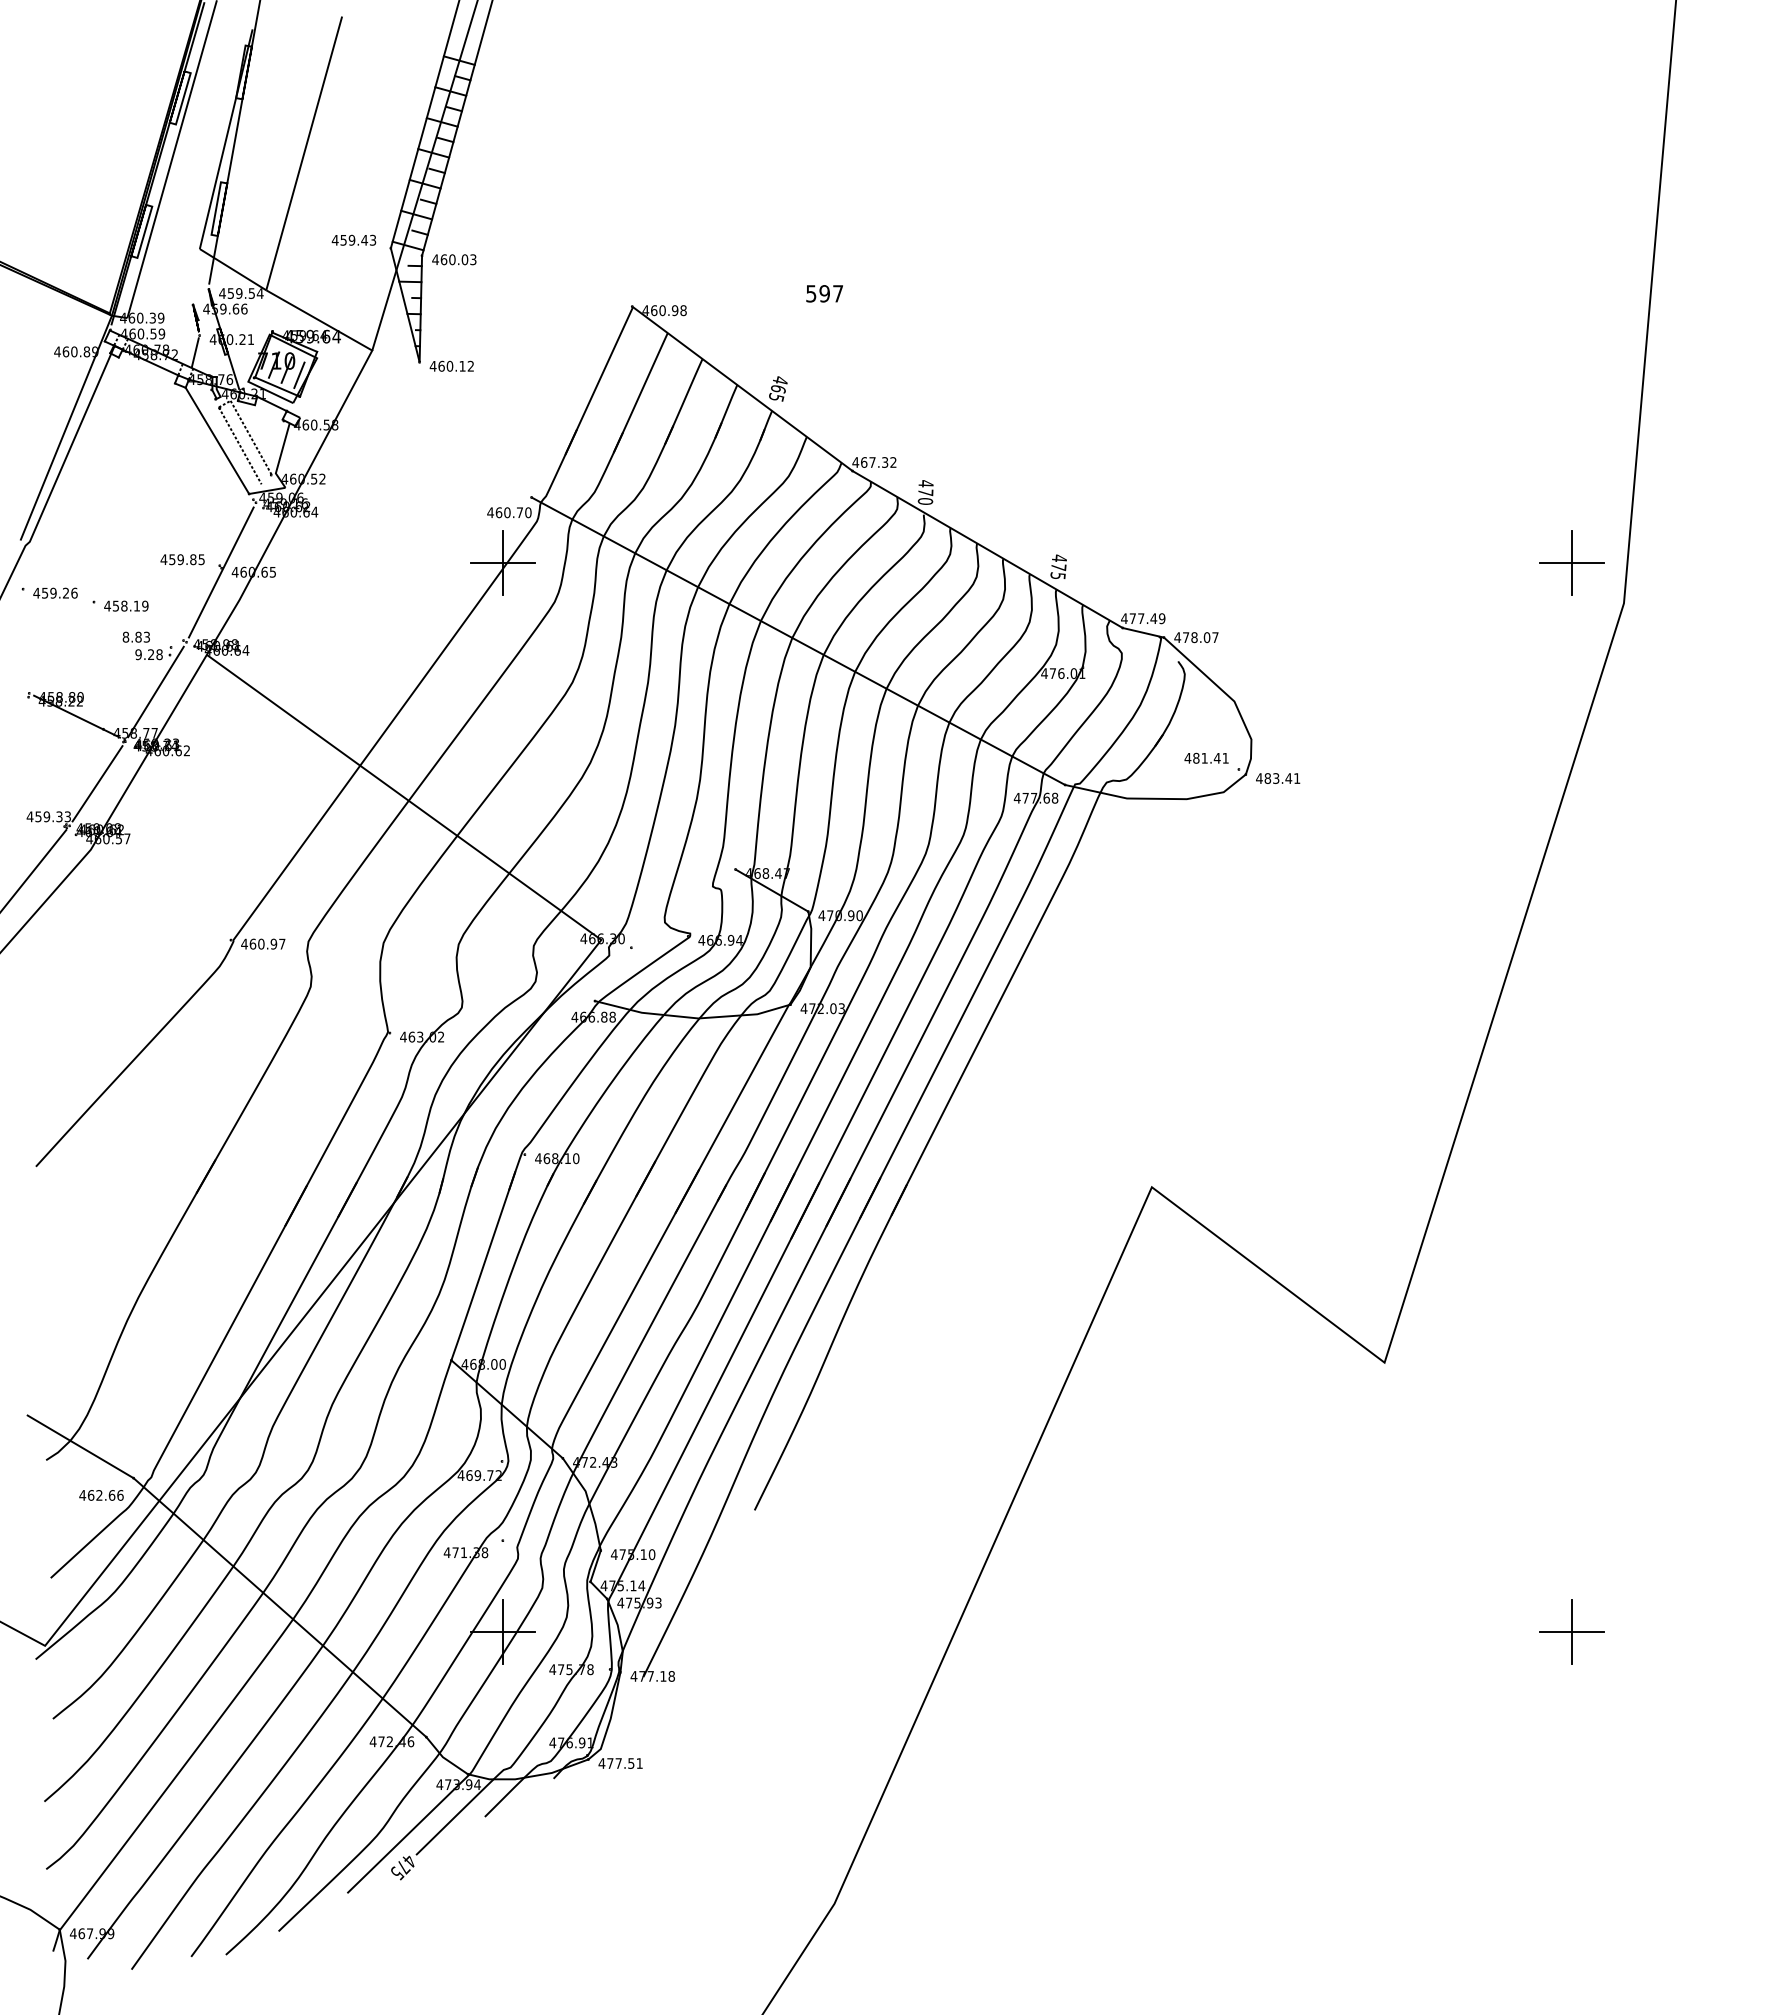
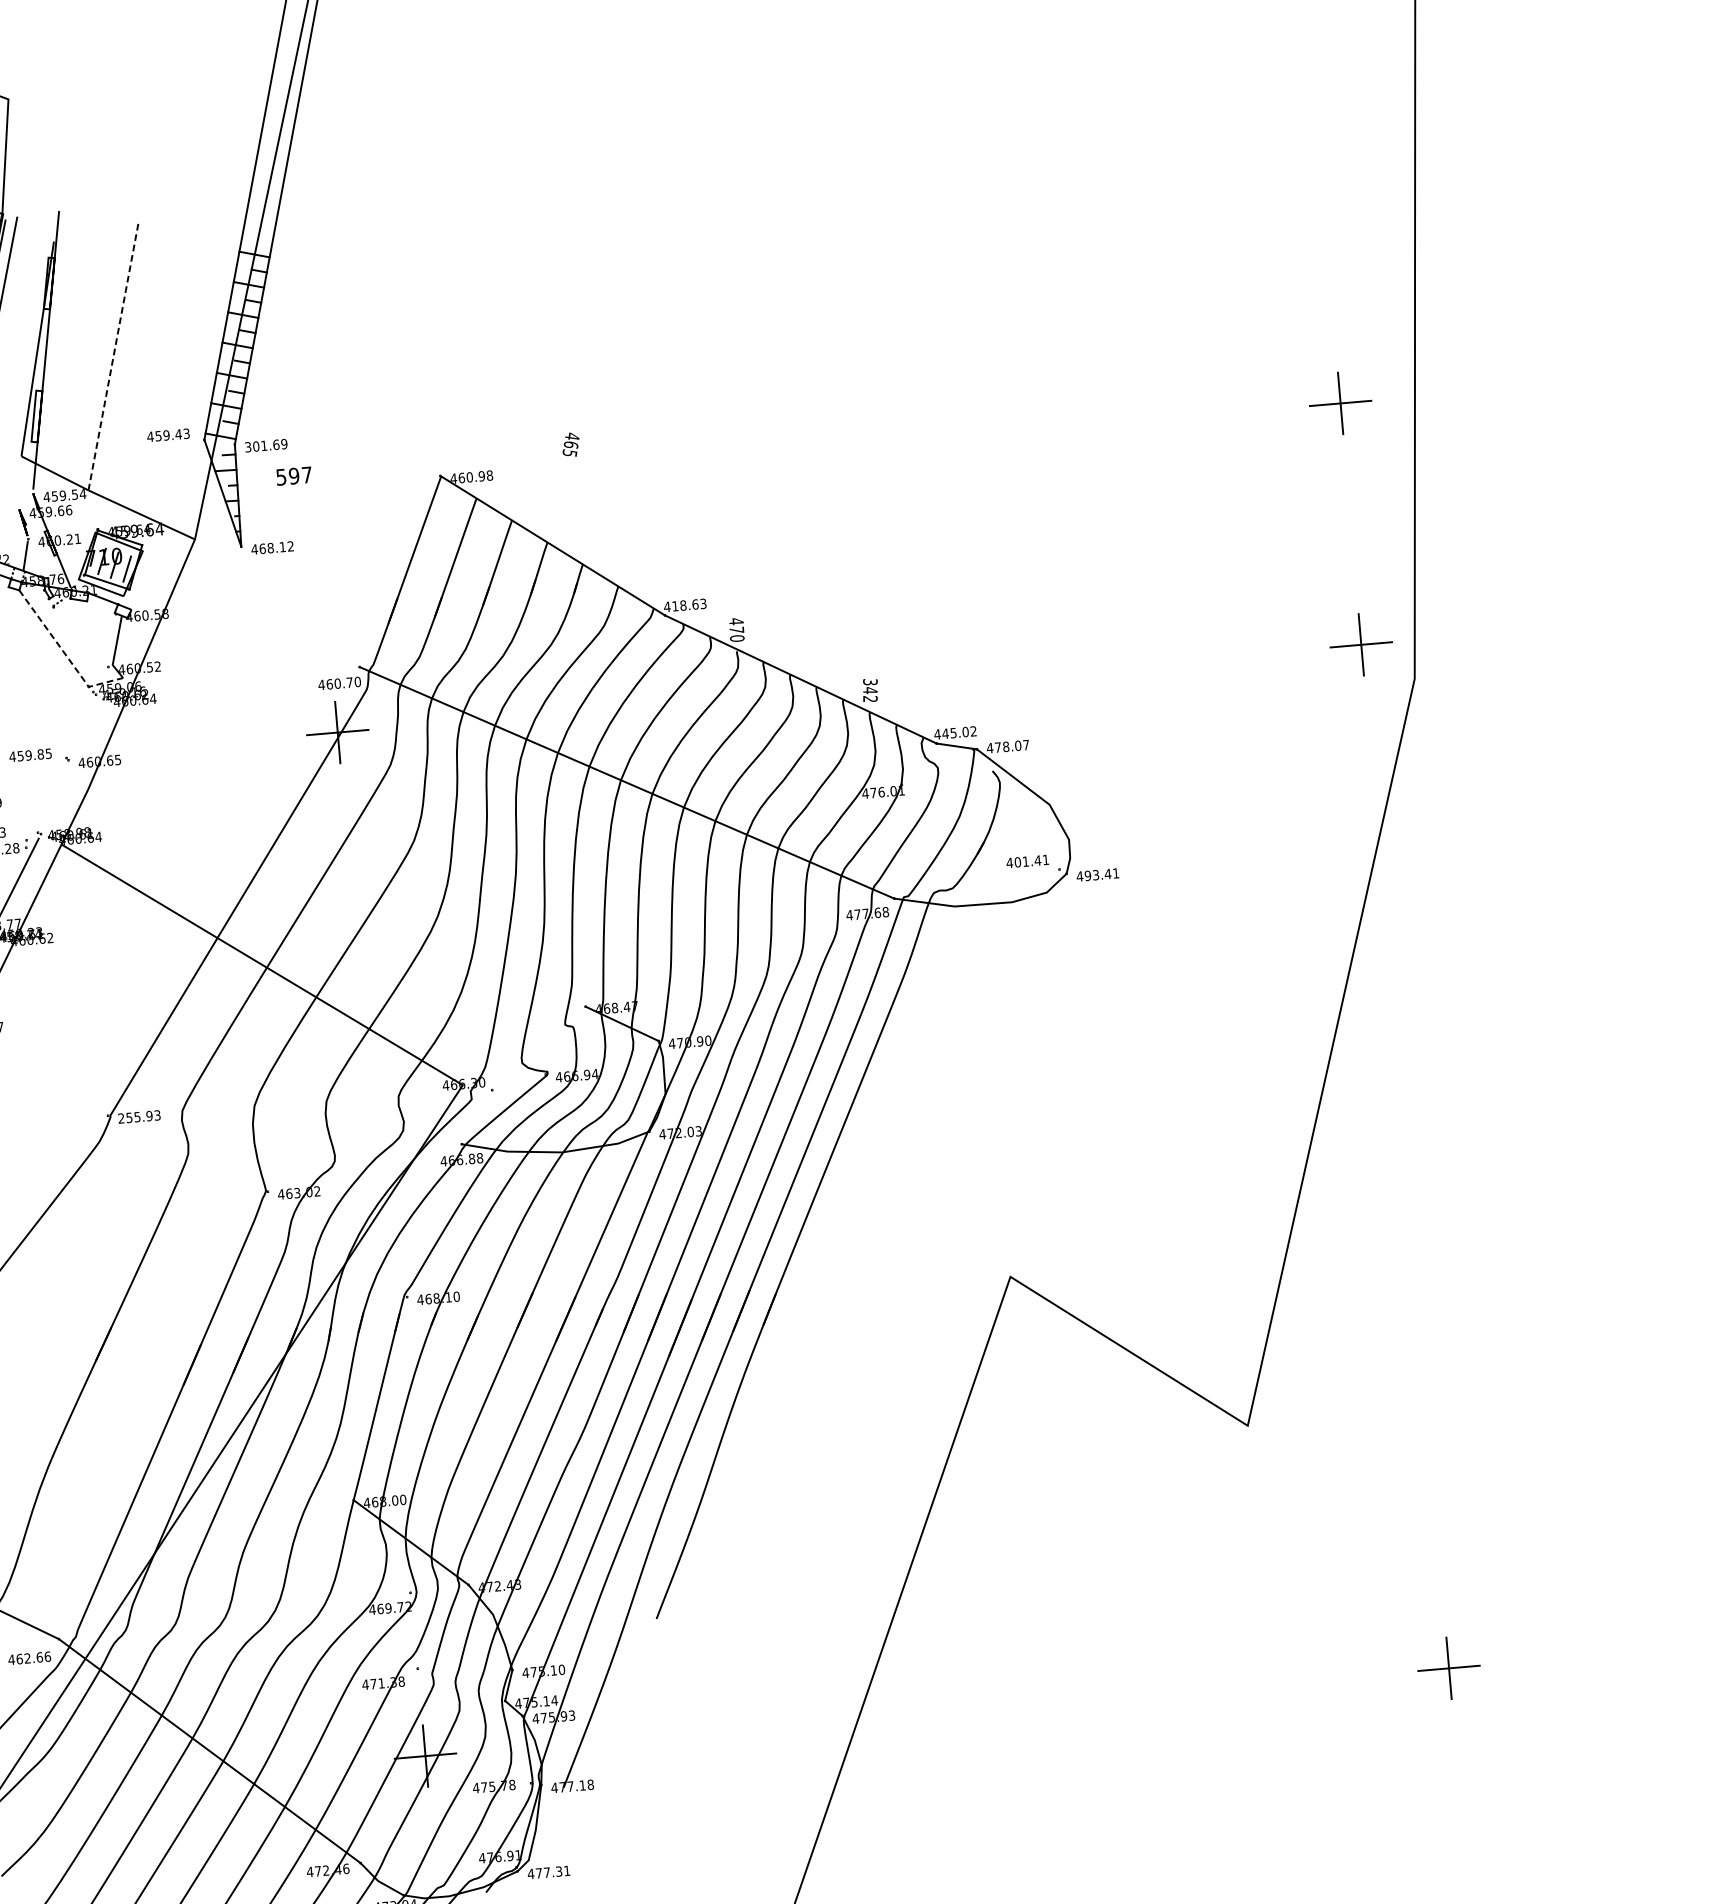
line: (304, 152) -> (113, 355), solid -> dashed
text: (454, 259) -> (266, 445), 460.03 -> 301.69
text: (824, 293) -> (293, 475), moved
part: (1571, 310) -> (1340, 402), added
text: (449, 366) -> (270, 548), 460.12 -> 468.12
text: (778, 388) -> (571, 444), moved
line: (251, 437) -> (86, 632), removed
line: (239, 445) -> (75, 641), removed
line: (227, 457) -> (65, 653), solid -> dashed
text: (878, 462) -> (689, 605), 467.32 -> 418.63
text: (1058, 566) -> (870, 689), 475 -> 342
line: (220, 572) -> (67, 764), removed
text: (1147, 618) -> (959, 732), 477.49 -> 445.02
text: (1196, 758) -> (1018, 862), 481.41 -> 401.41
text: (1267, 778) -> (1087, 875), 483.41 -> 493.41
text: (263, 943) -> (139, 1116), 460.97 -> 255.93
text: (631, 1762) -> (559, 1870), 477.51 -> 477.31

